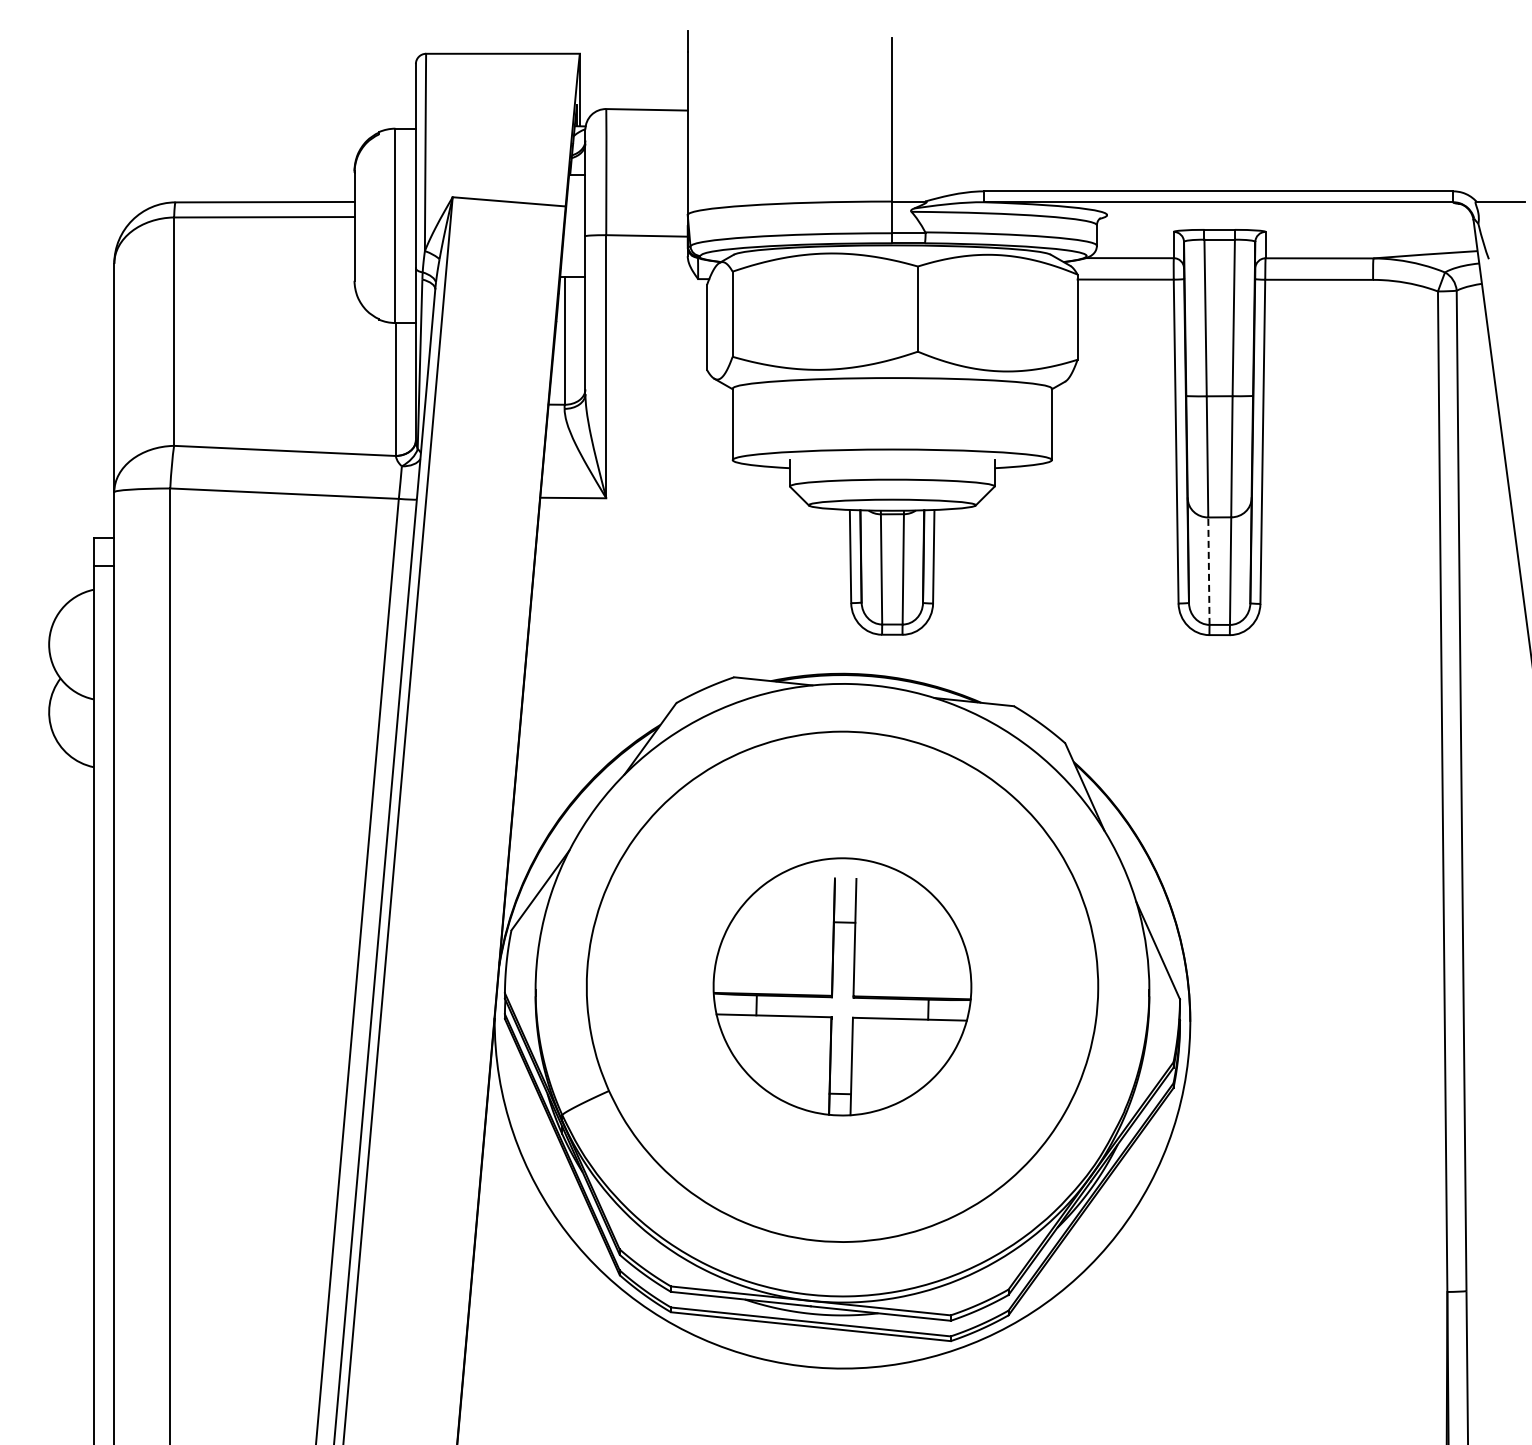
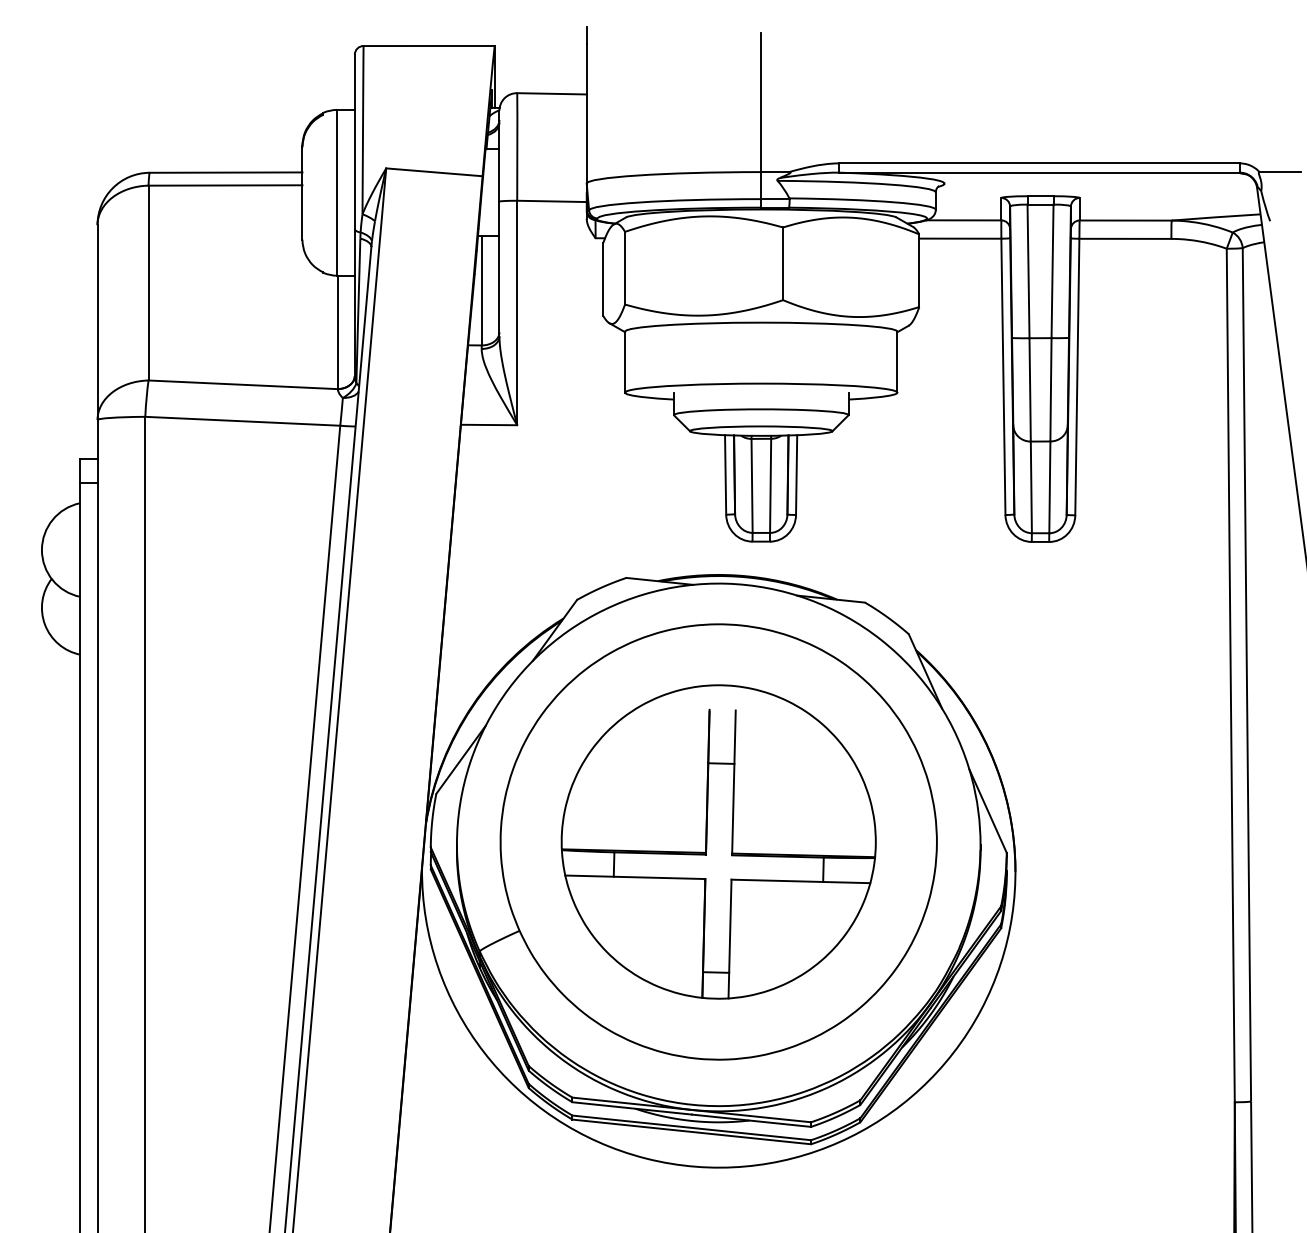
line: (1208, 571) -> (1030, 487), dashed -> solid
part: (842, 986) -> (718, 841), size x1.43

